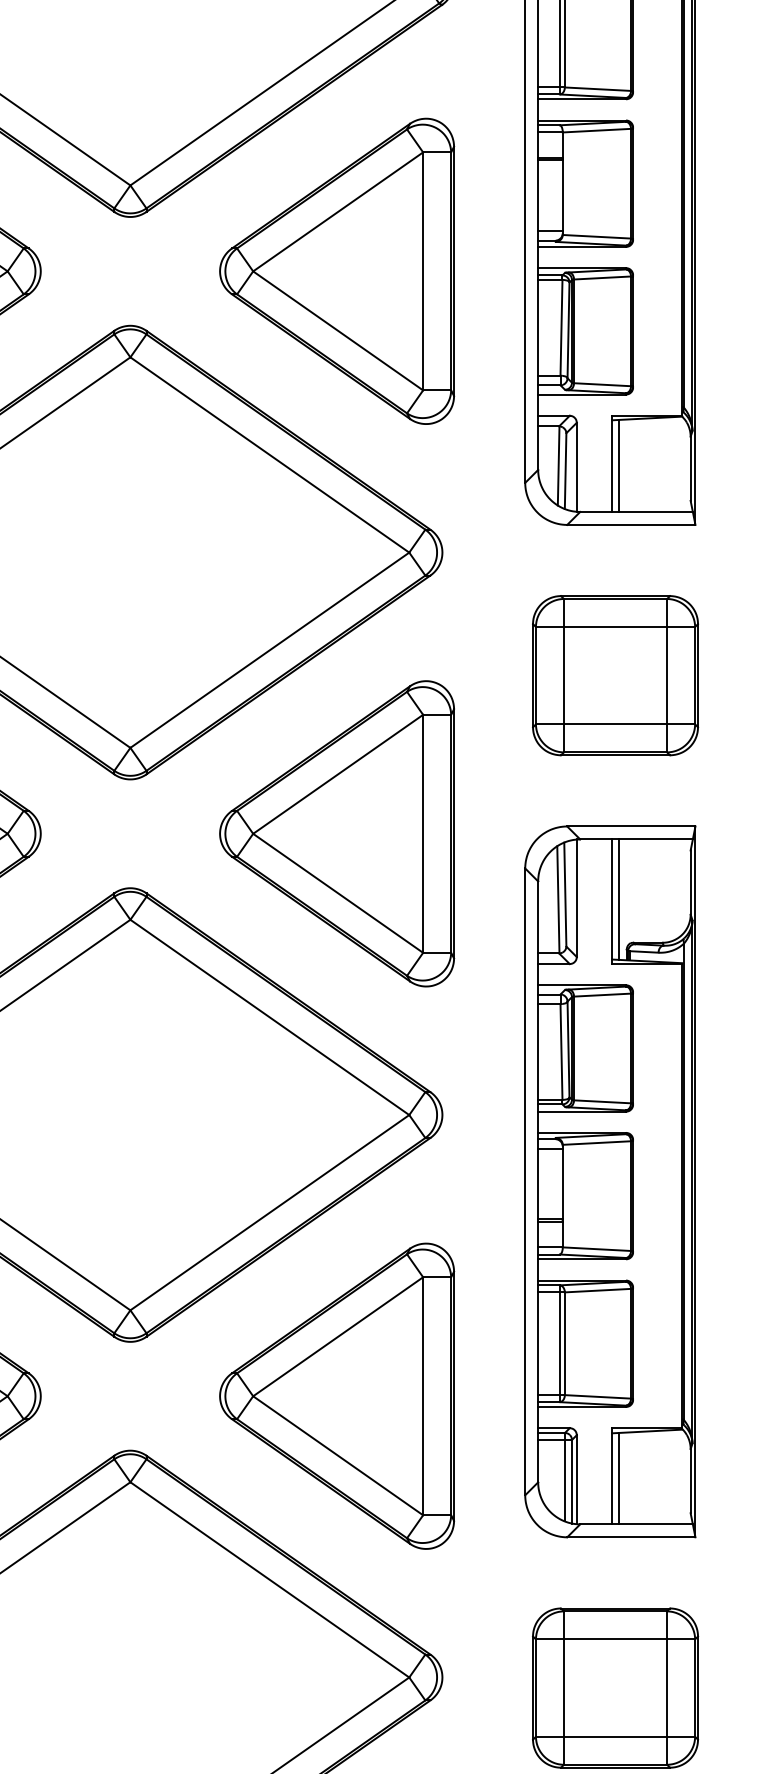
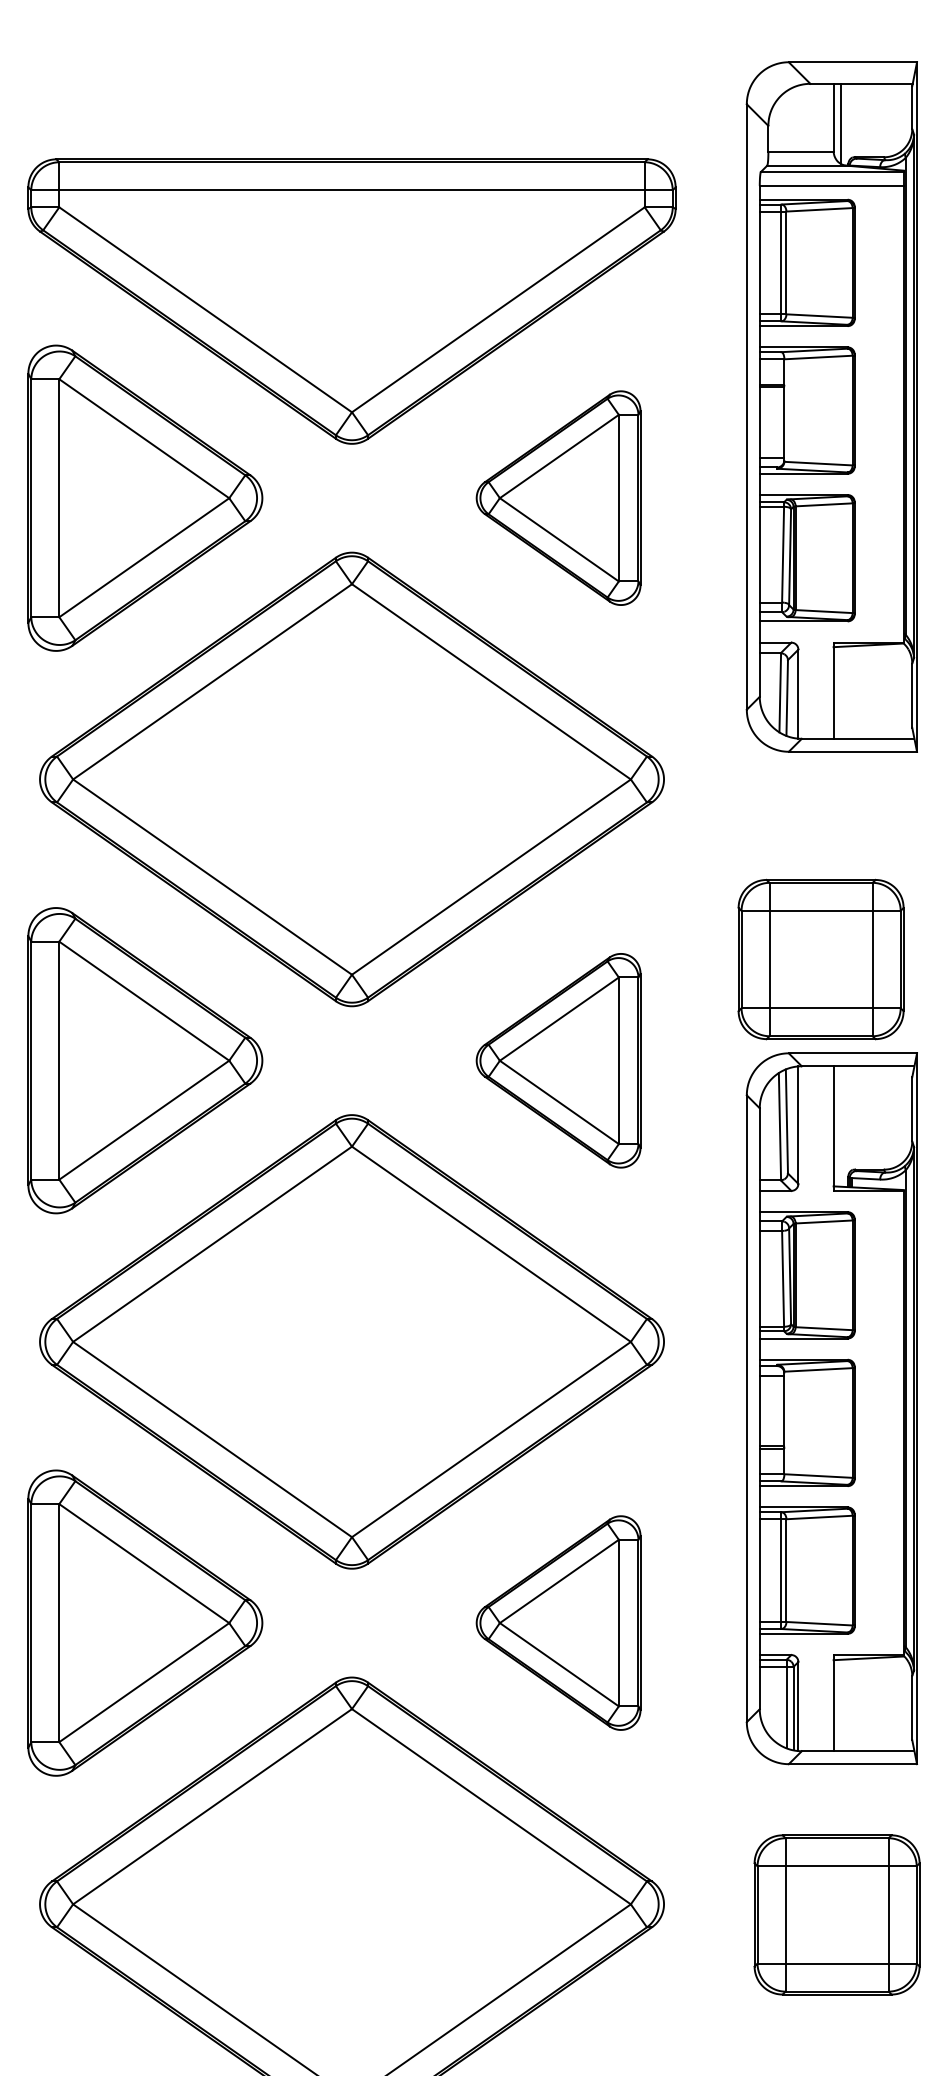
part: (336, 270) -> (558, 497), size x0.7
line: (618, 465) -> (840, 692), removed
part: (614, 675) -> (820, 959), moved
part: (336, 833) -> (558, 1060), size x0.7
line: (618, 899) -> (840, 1126), removed
part: (336, 1395) -> (558, 1622), size x0.7
line: (618, 1478) -> (840, 1705), removed

